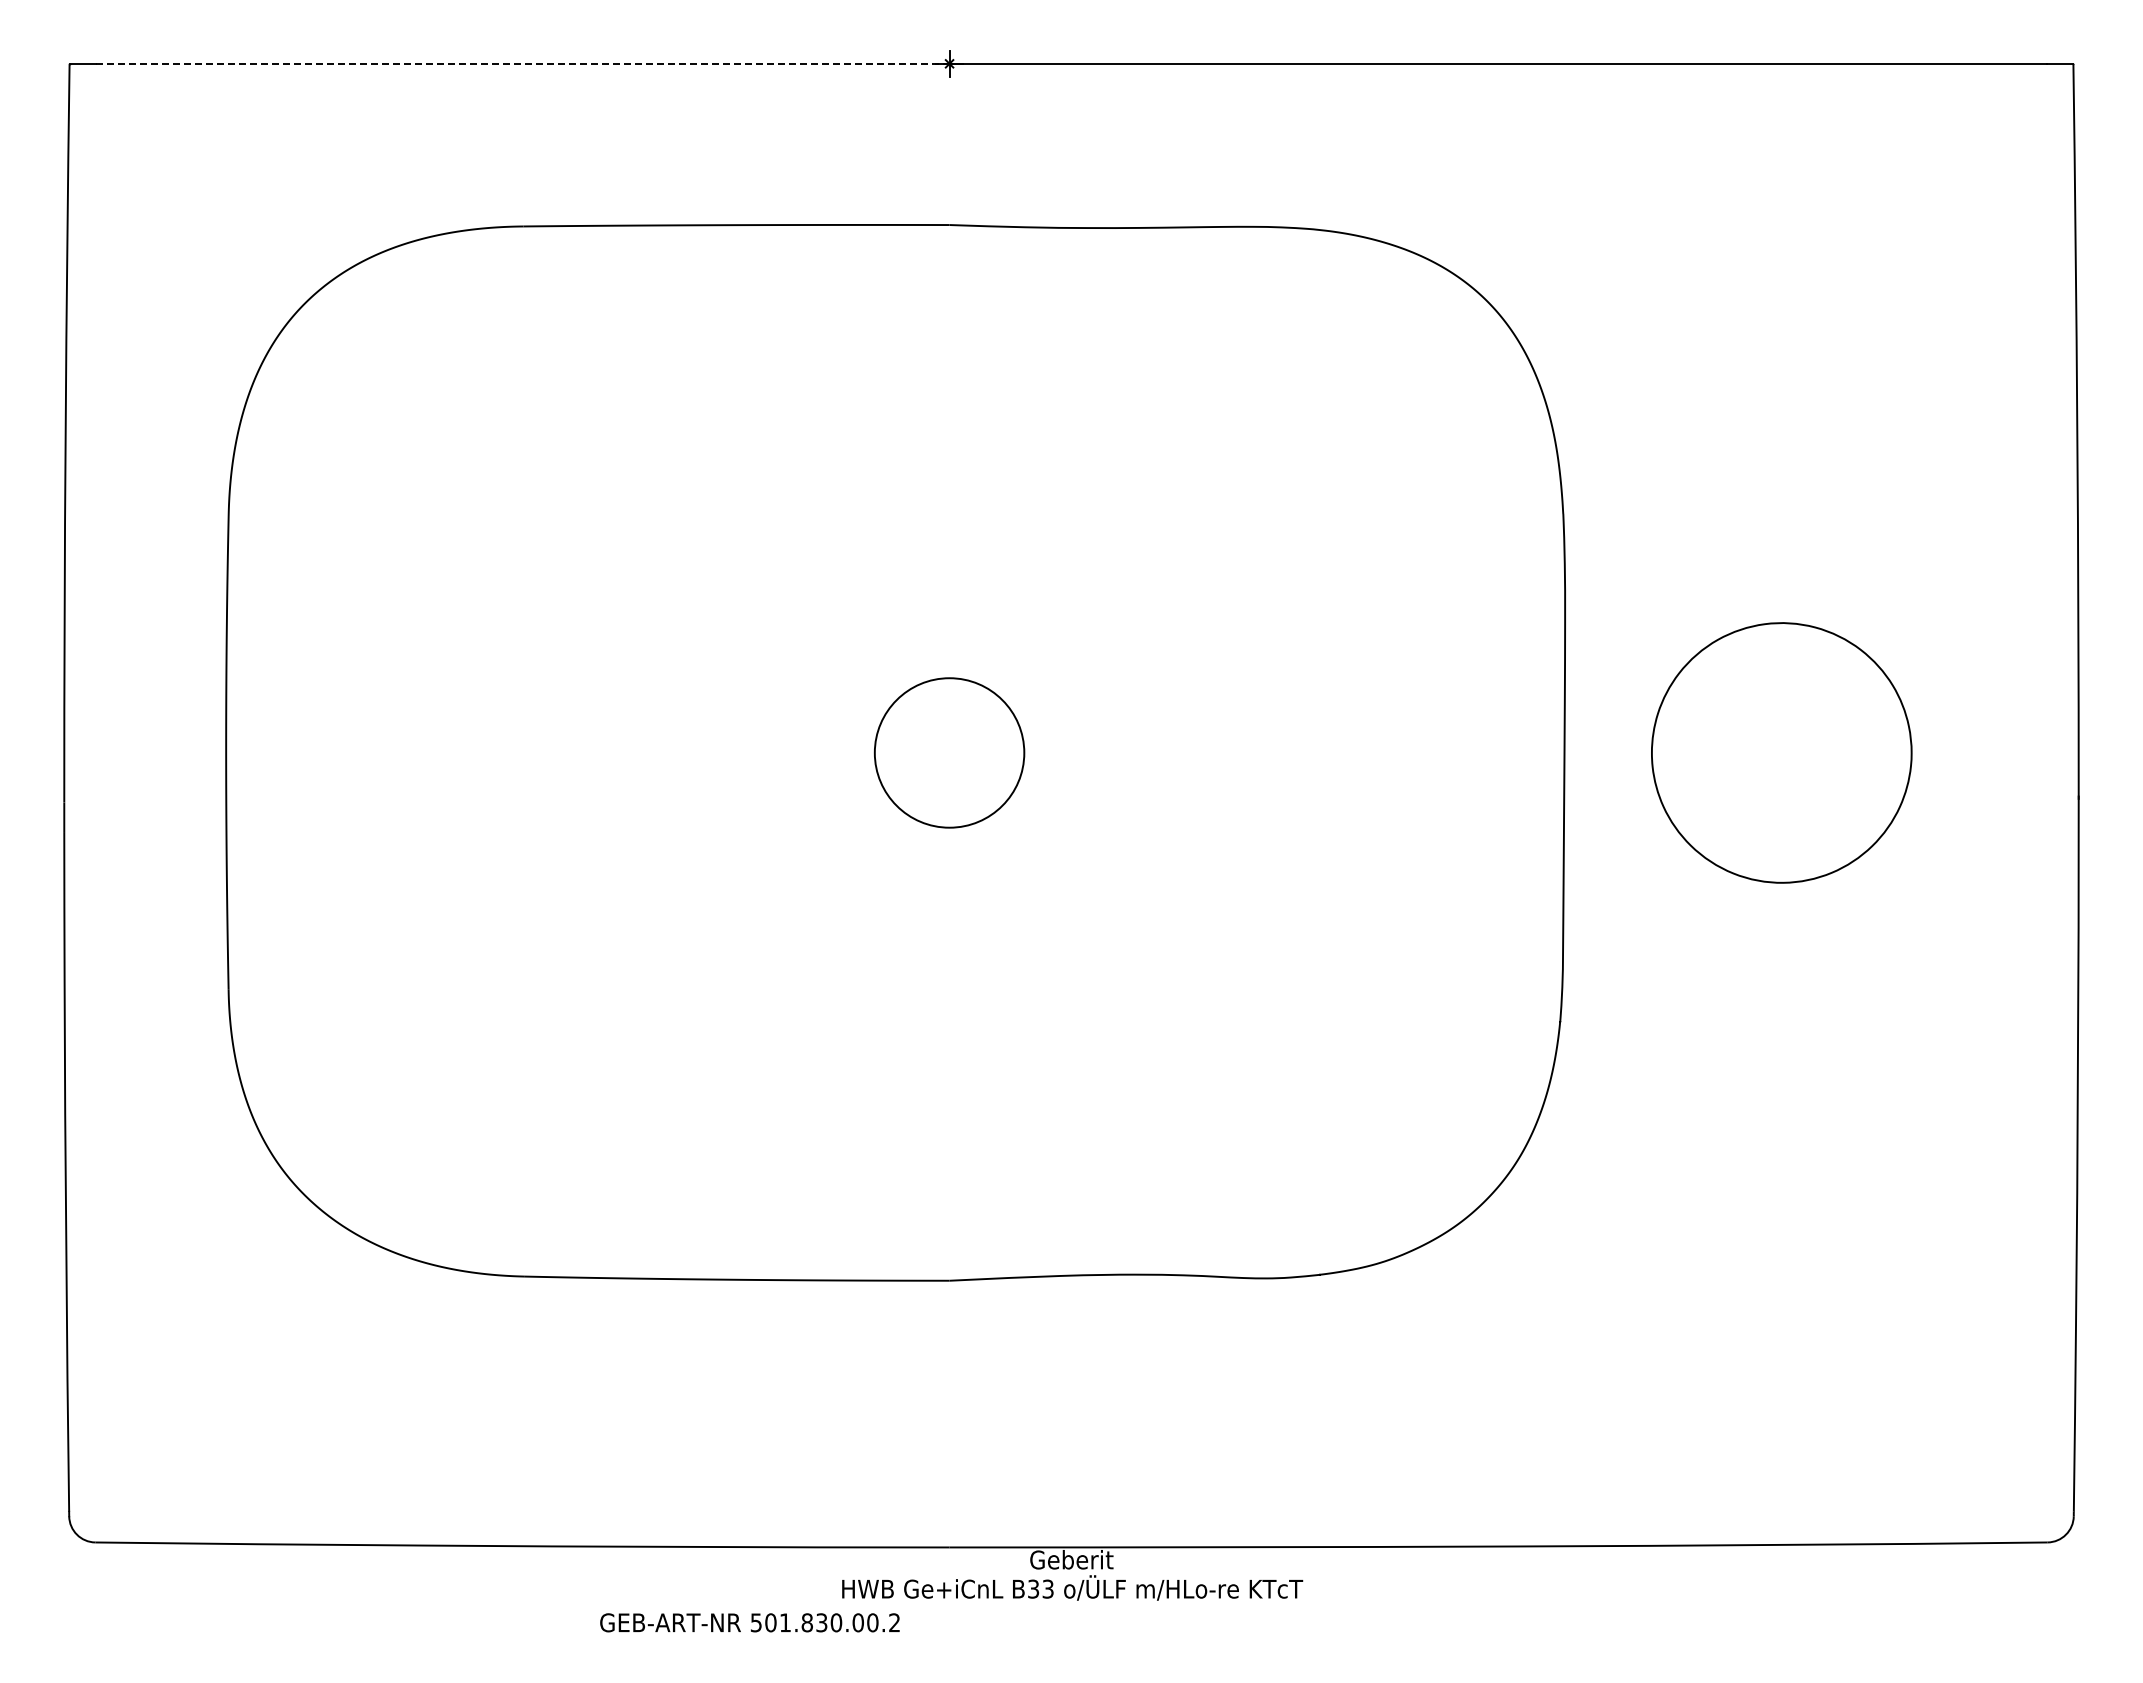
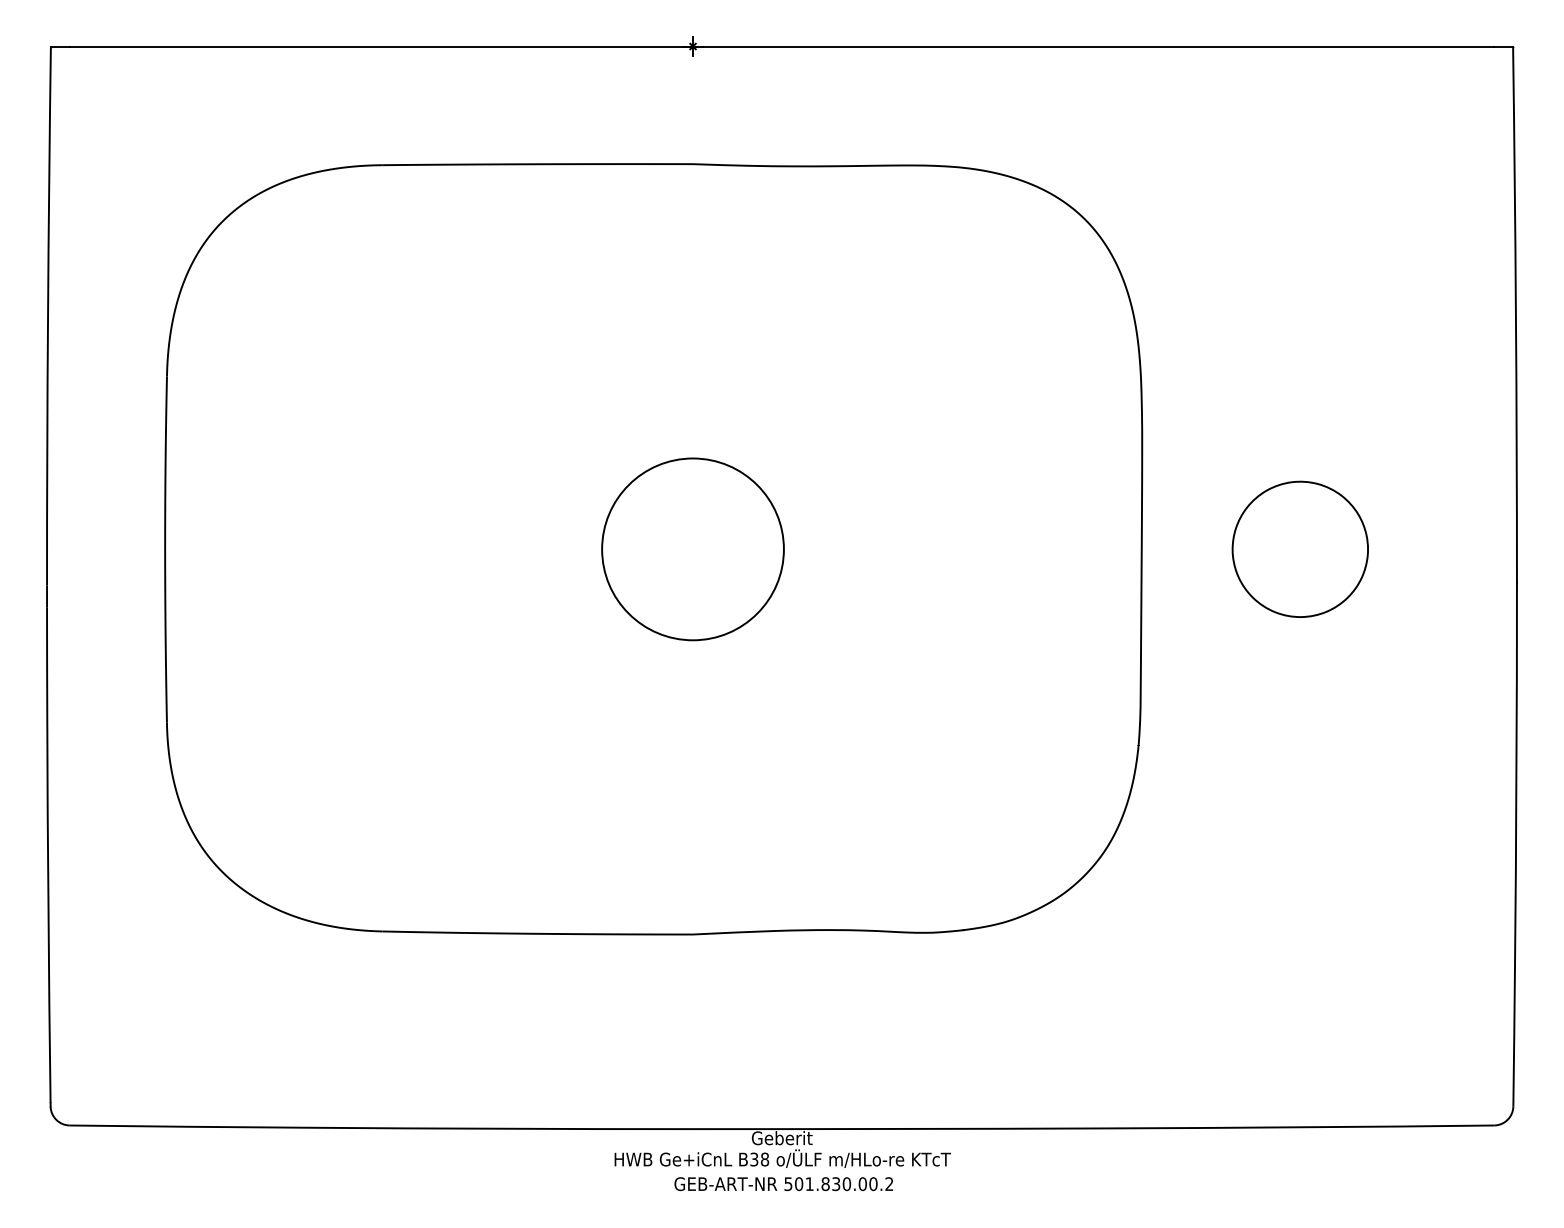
line: (522, 63) -> (381, 46), dashed -> solid
circle: (949, 752) -> (692, 549), size x1.67
part: (1781, 752) -> (1300, 549), size x0.71
text: (1047, 1588) -> (764, 1159), B33 -> B38
text: (749, 1622) -> (783, 1183), moved

